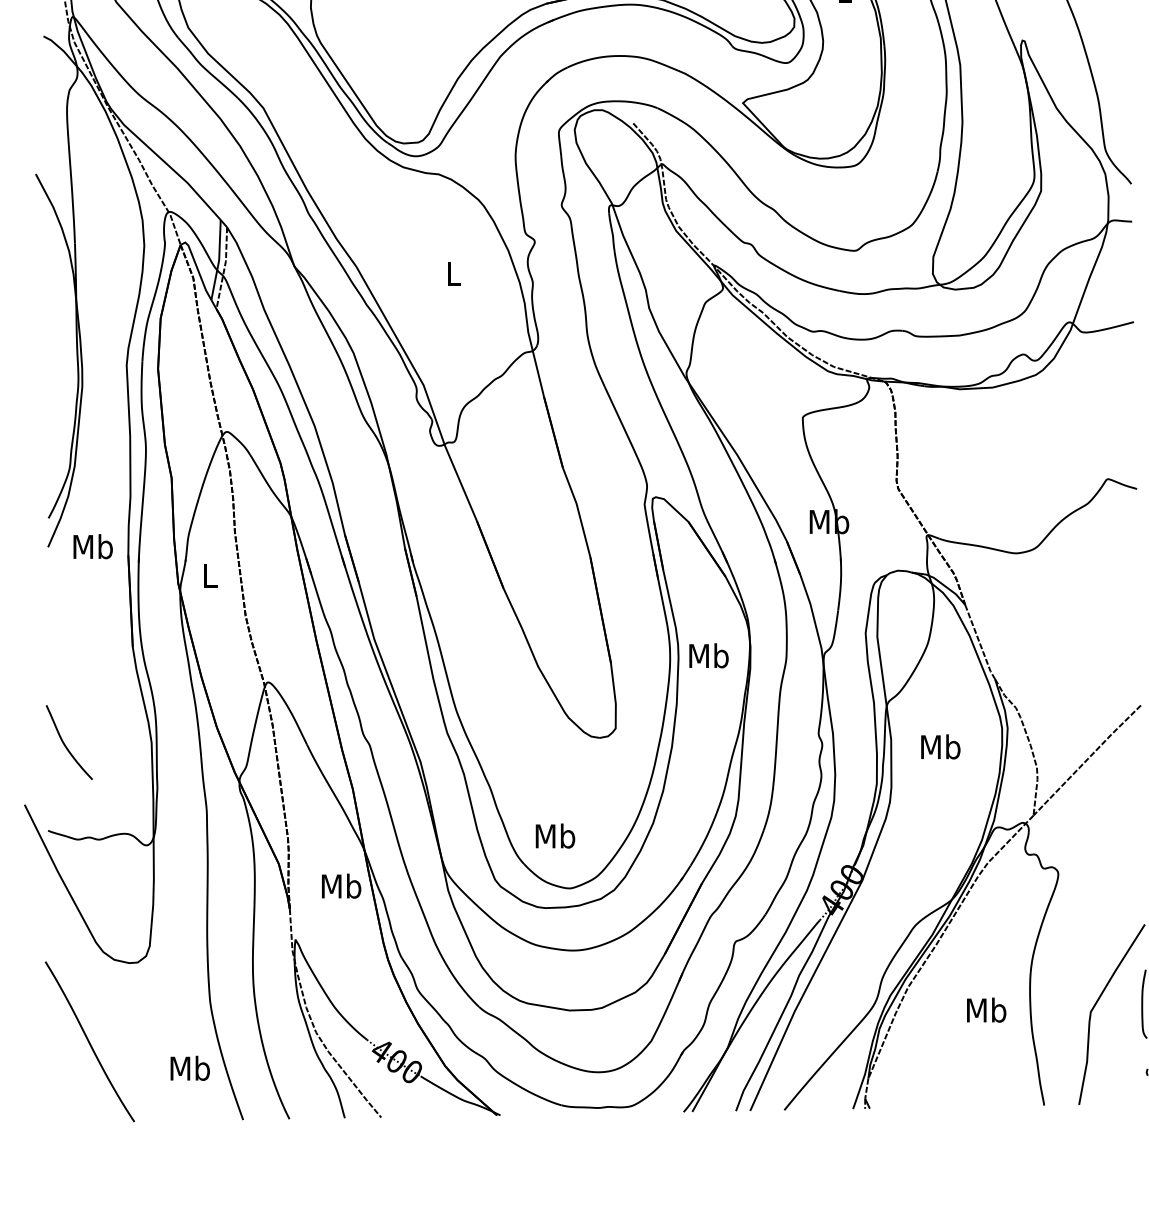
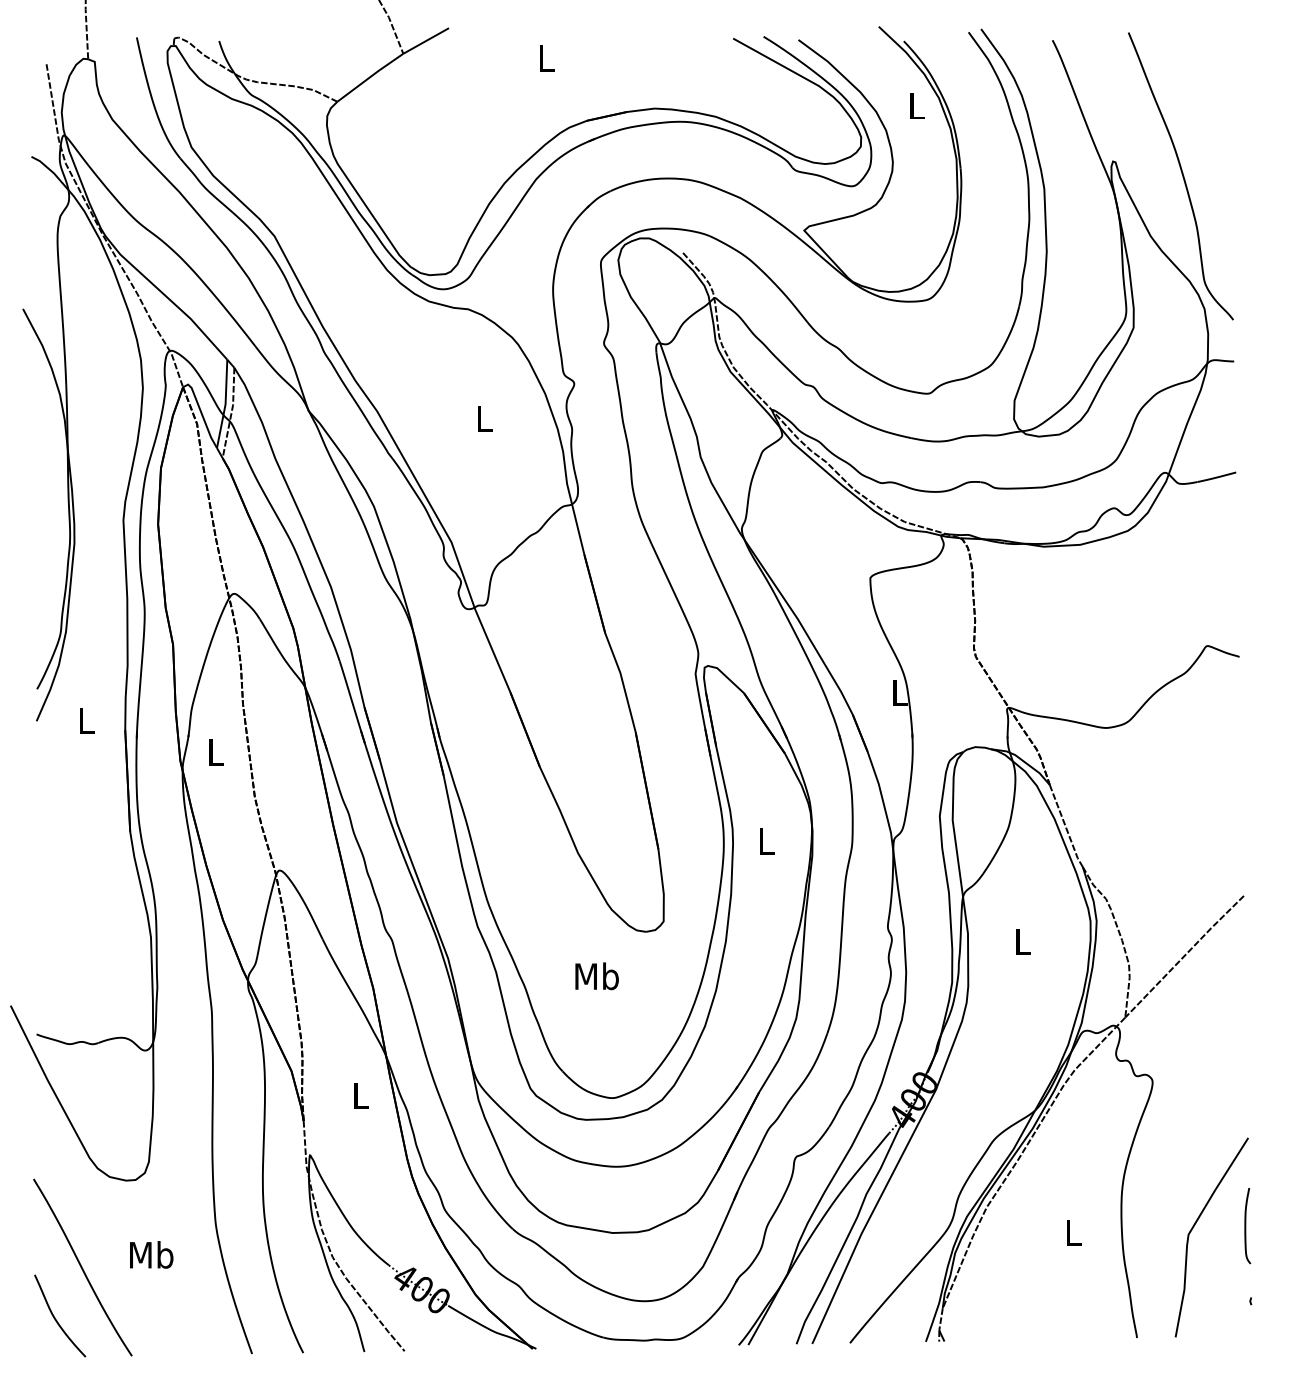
text: (829, 521) -> (899, 692), Mb -> L
text: (93, 546) -> (86, 720), Mb -> L
text: (708, 655) -> (766, 840), Mb -> L
curve: (65, 743) -> (55, 1317), moved
text: (940, 746) -> (1022, 941), Mb -> L
text: (554, 836) -> (596, 976), moved
text: (341, 886) -> (360, 1095), Mb -> L
text: (986, 1010) -> (1073, 1232), Mb -> L
text: (190, 1067) -> (151, 1254), moved

